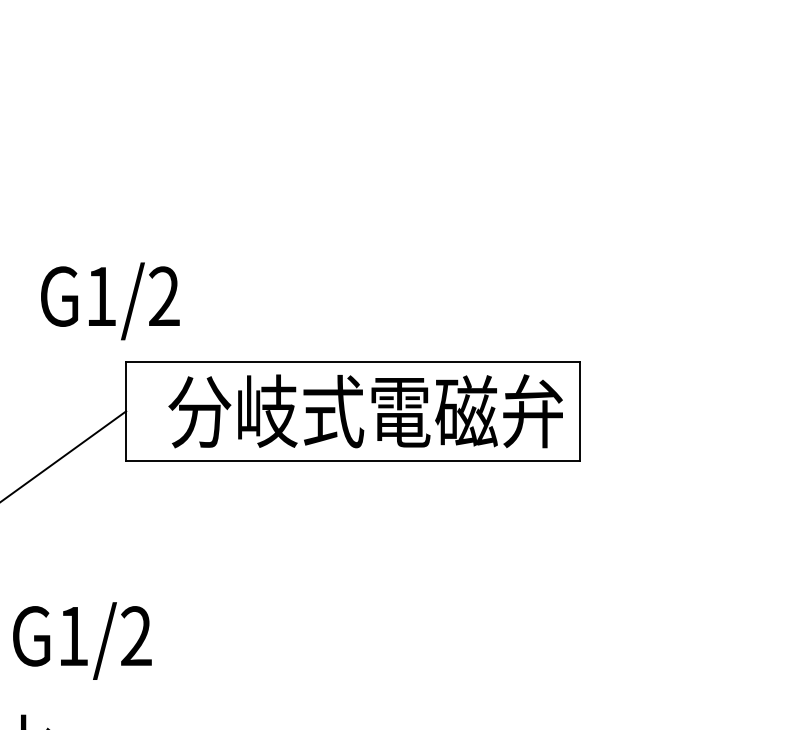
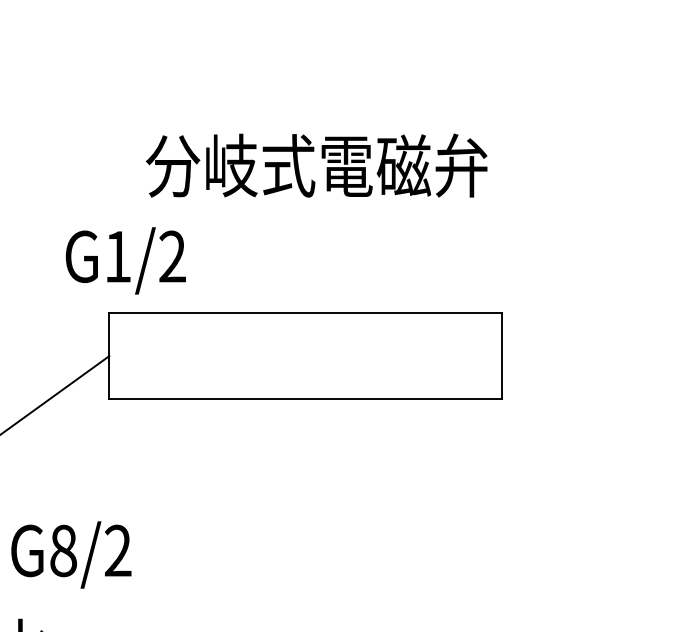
text: (110, 301) -> (126, 261), moved
text: (365, 411) -> (316, 165), moved
text: (73, 636) -> (63, 551), G1/2 -> G8/2

